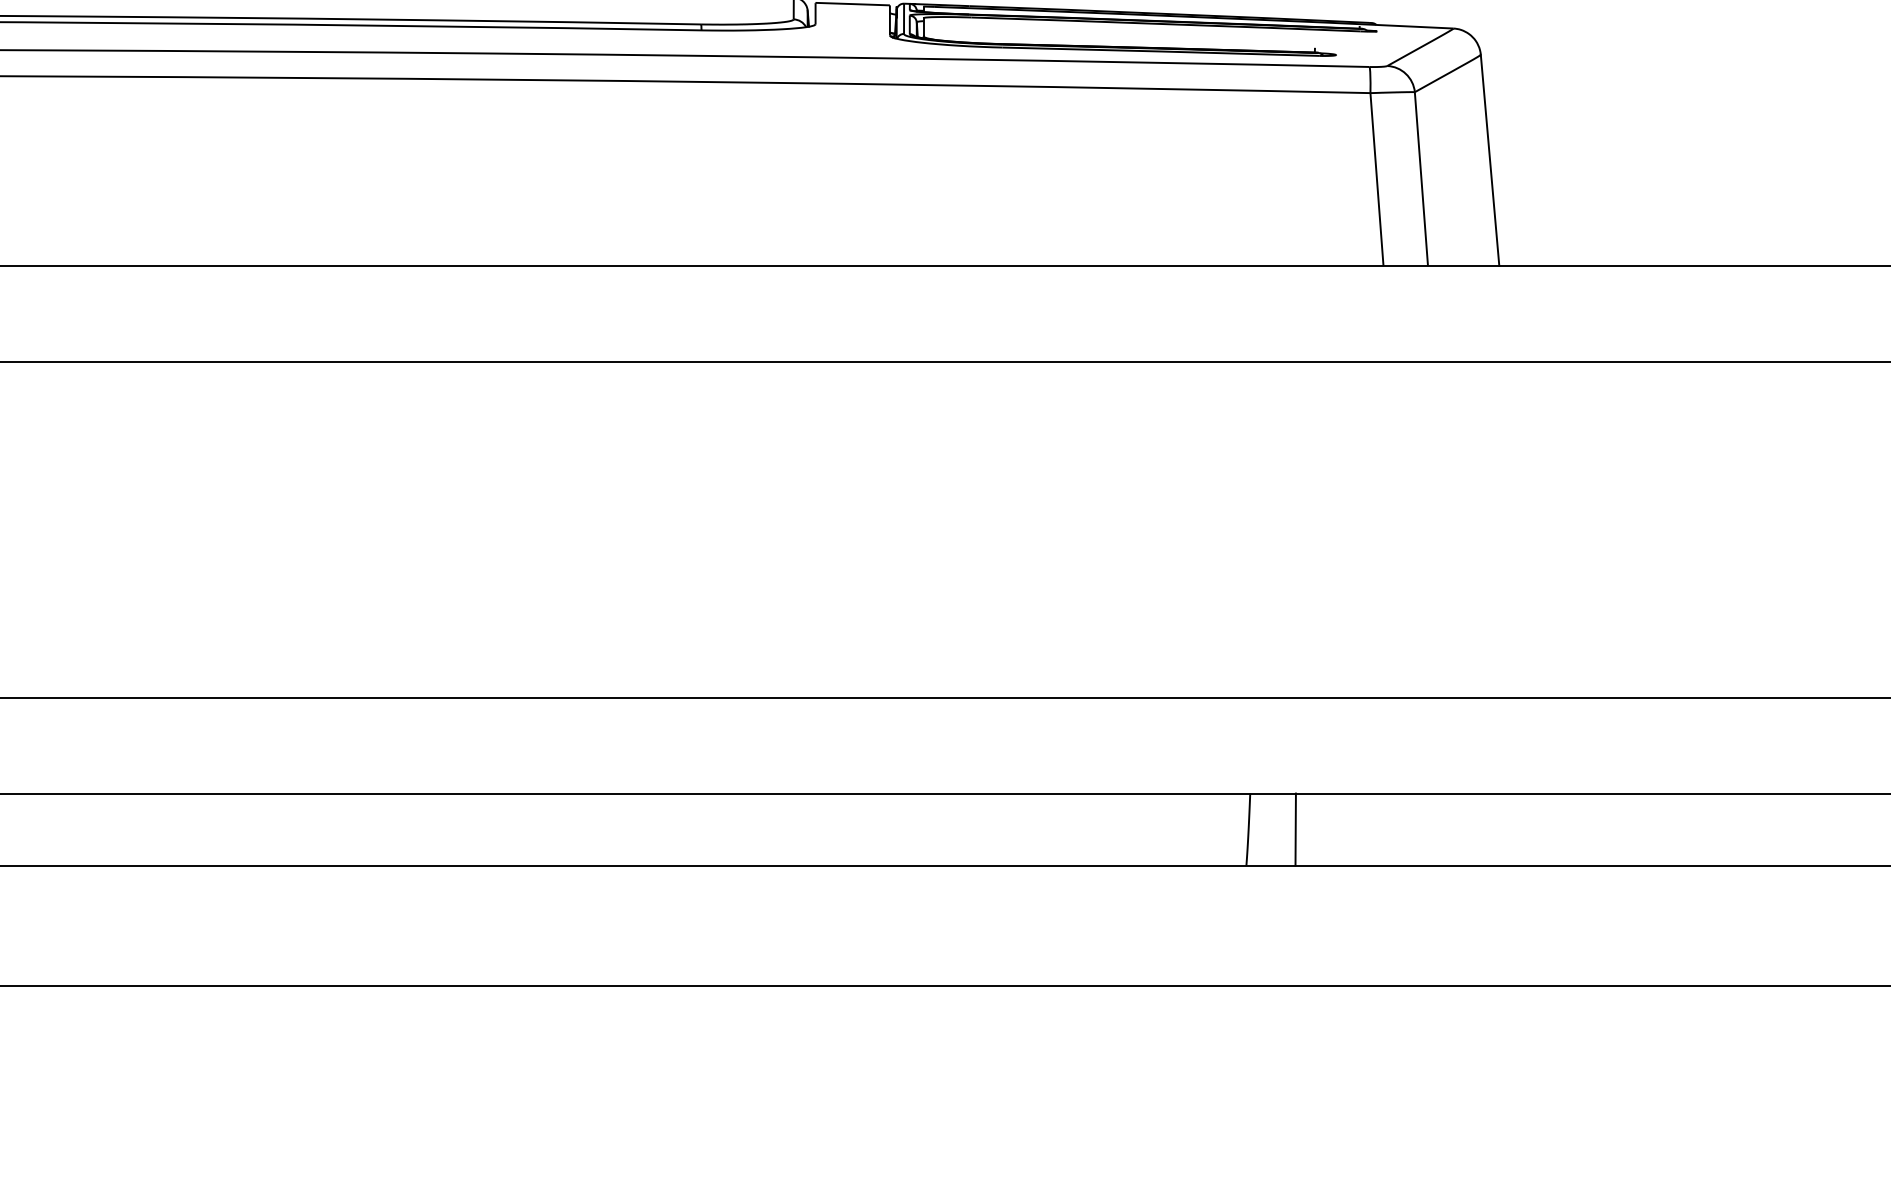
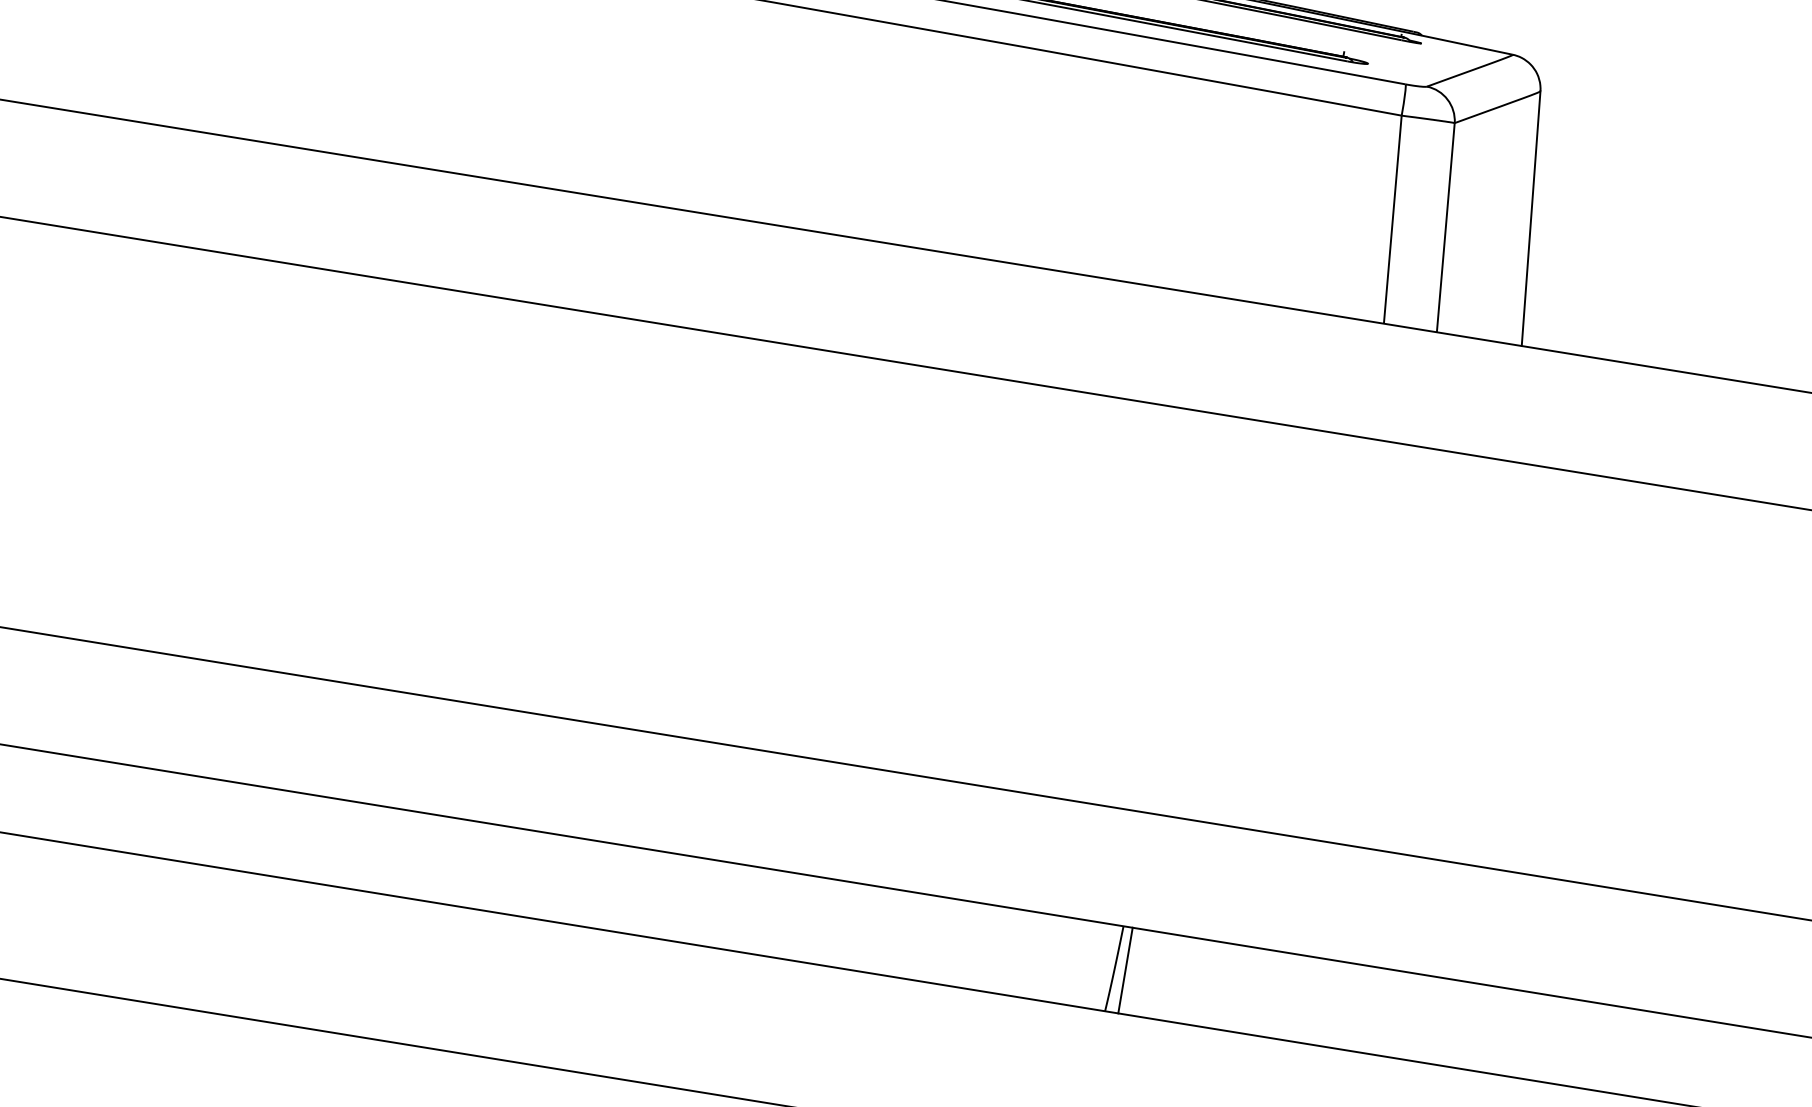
line: (1295, 829) -> (1125, 970), moved

